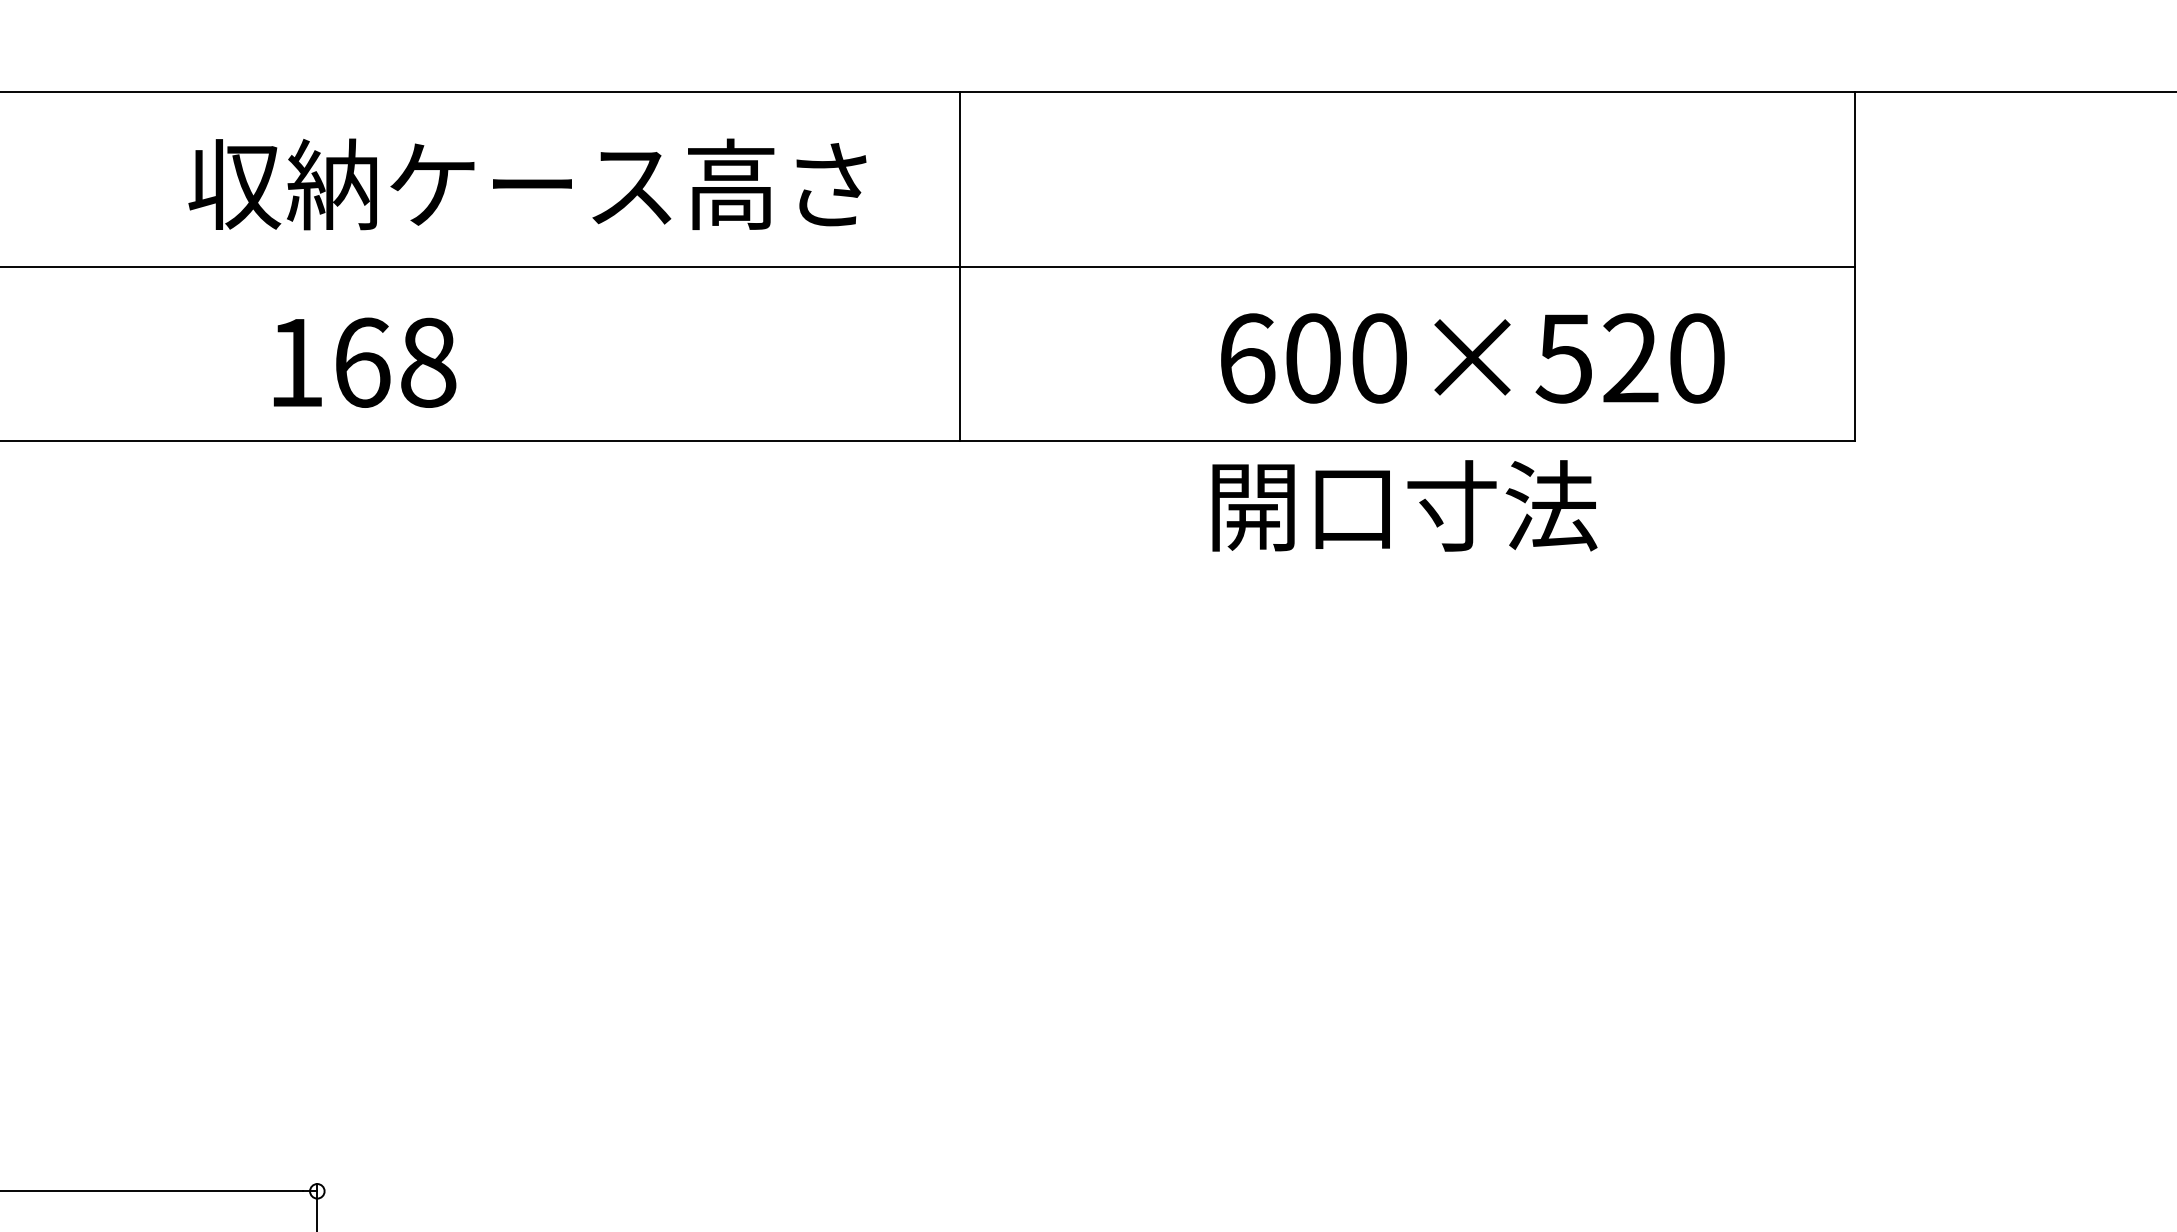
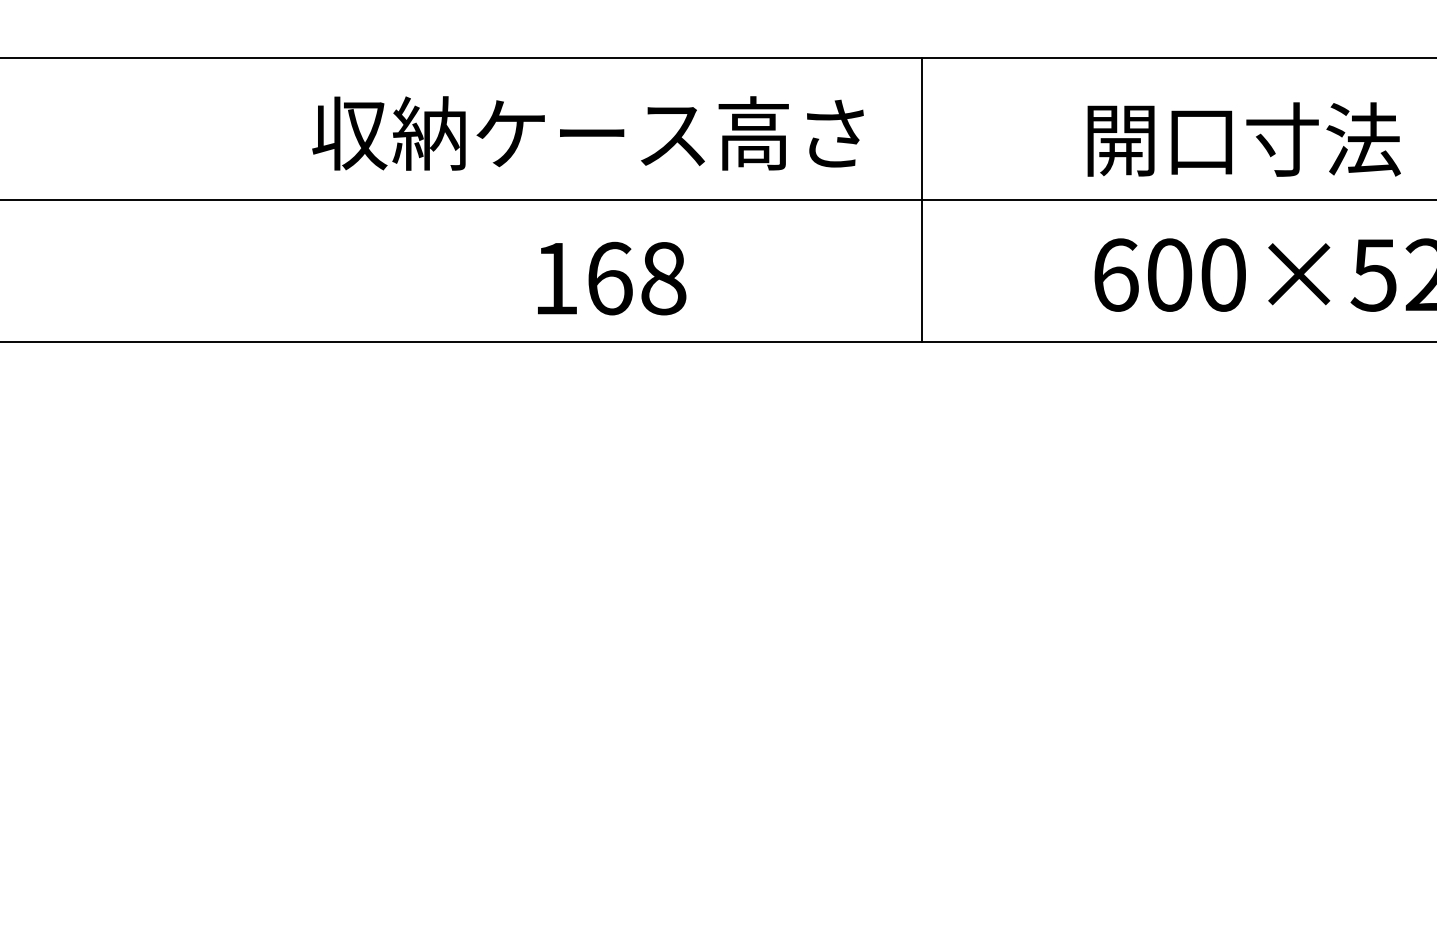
text: (527, 184) -> (588, 133), moved
line: (959, 266) -> (921, 200), moved
text: (364, 362) -> (611, 278), moved
text: (1404, 505) -> (1243, 139), moved

